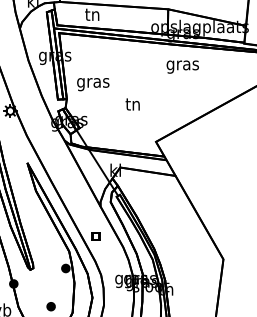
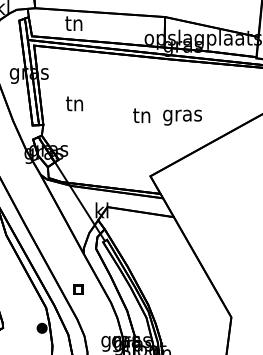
text: (182, 66) -> (182, 116), moved
text: (93, 83) -> (75, 106), gras -> tn
text: (132, 104) -> (141, 115), moved

